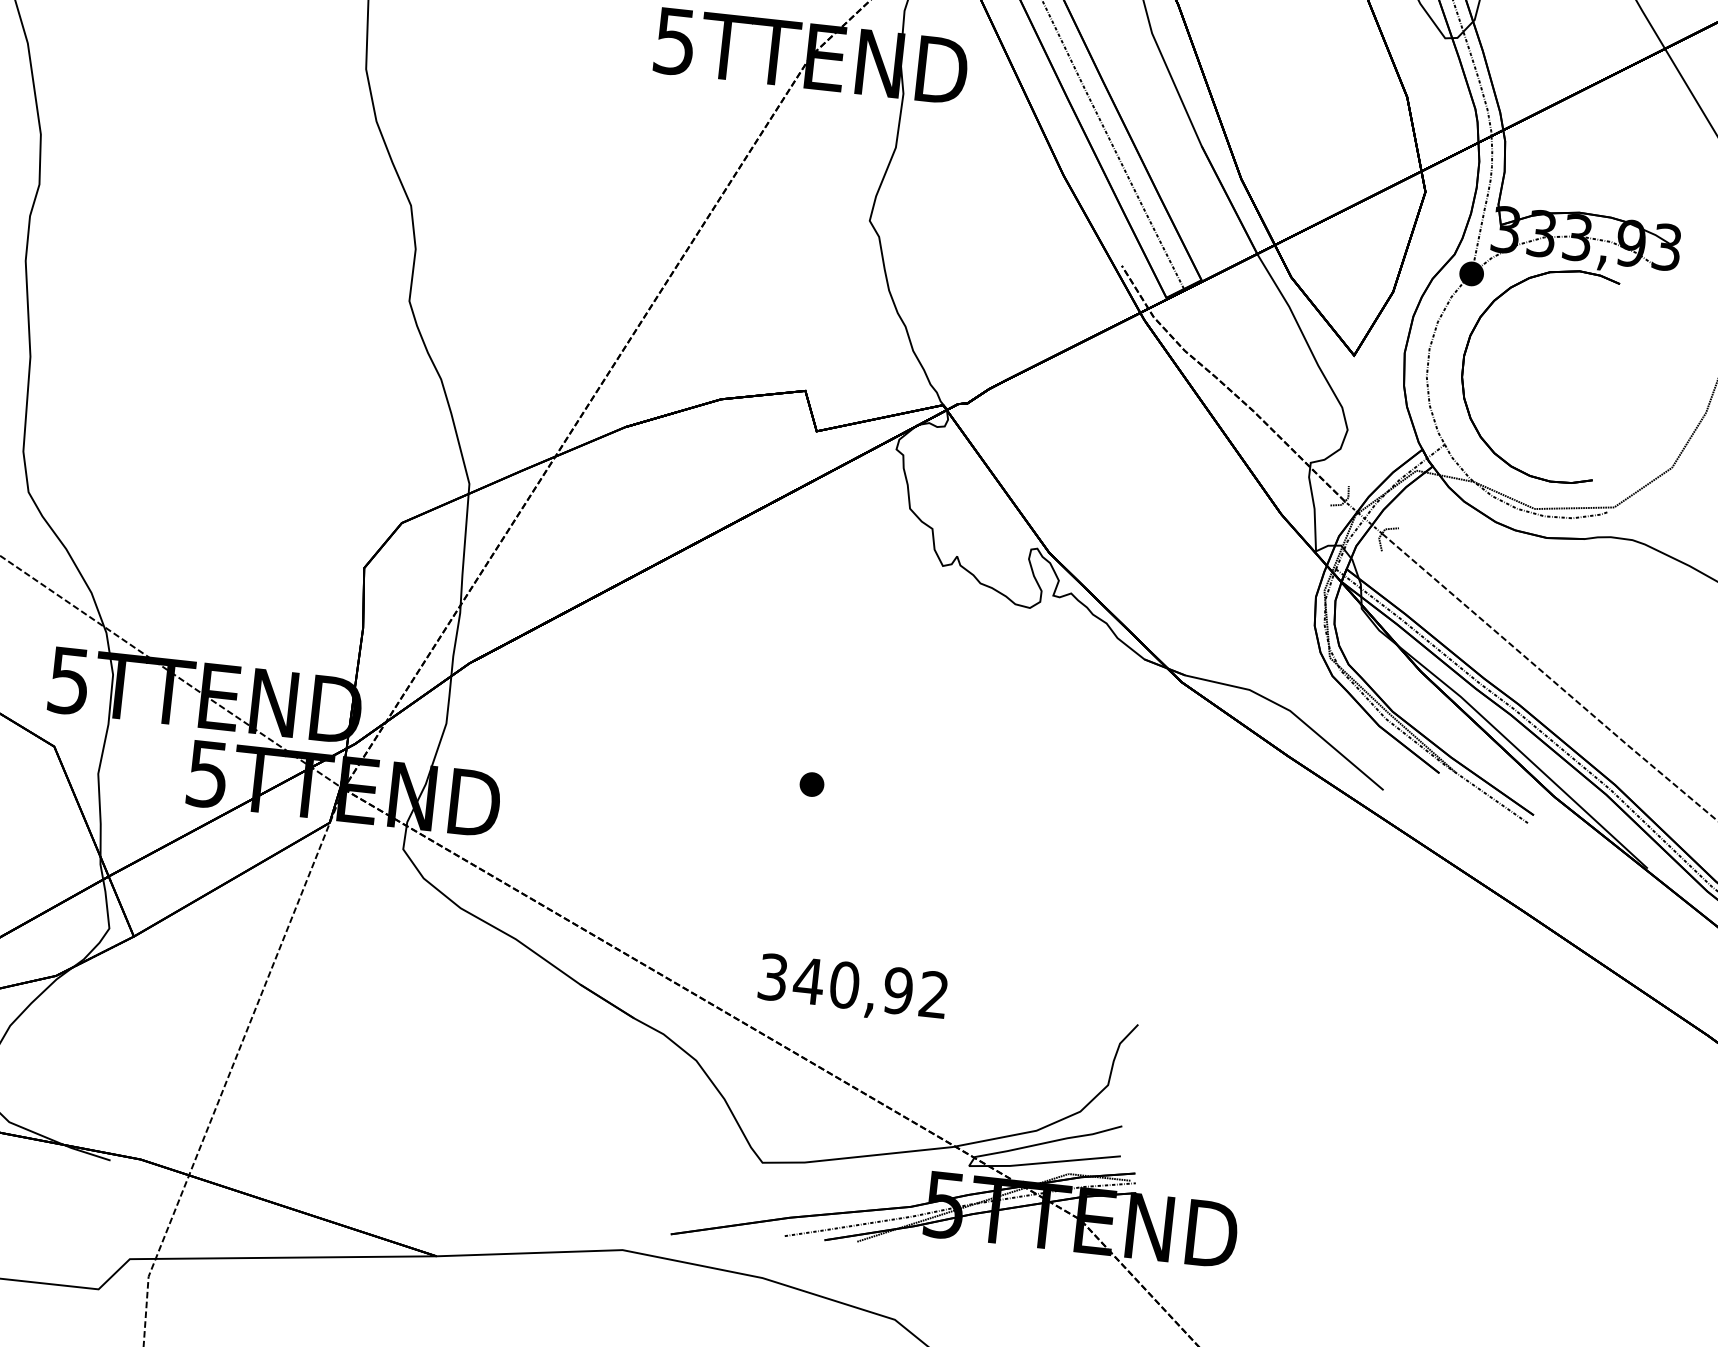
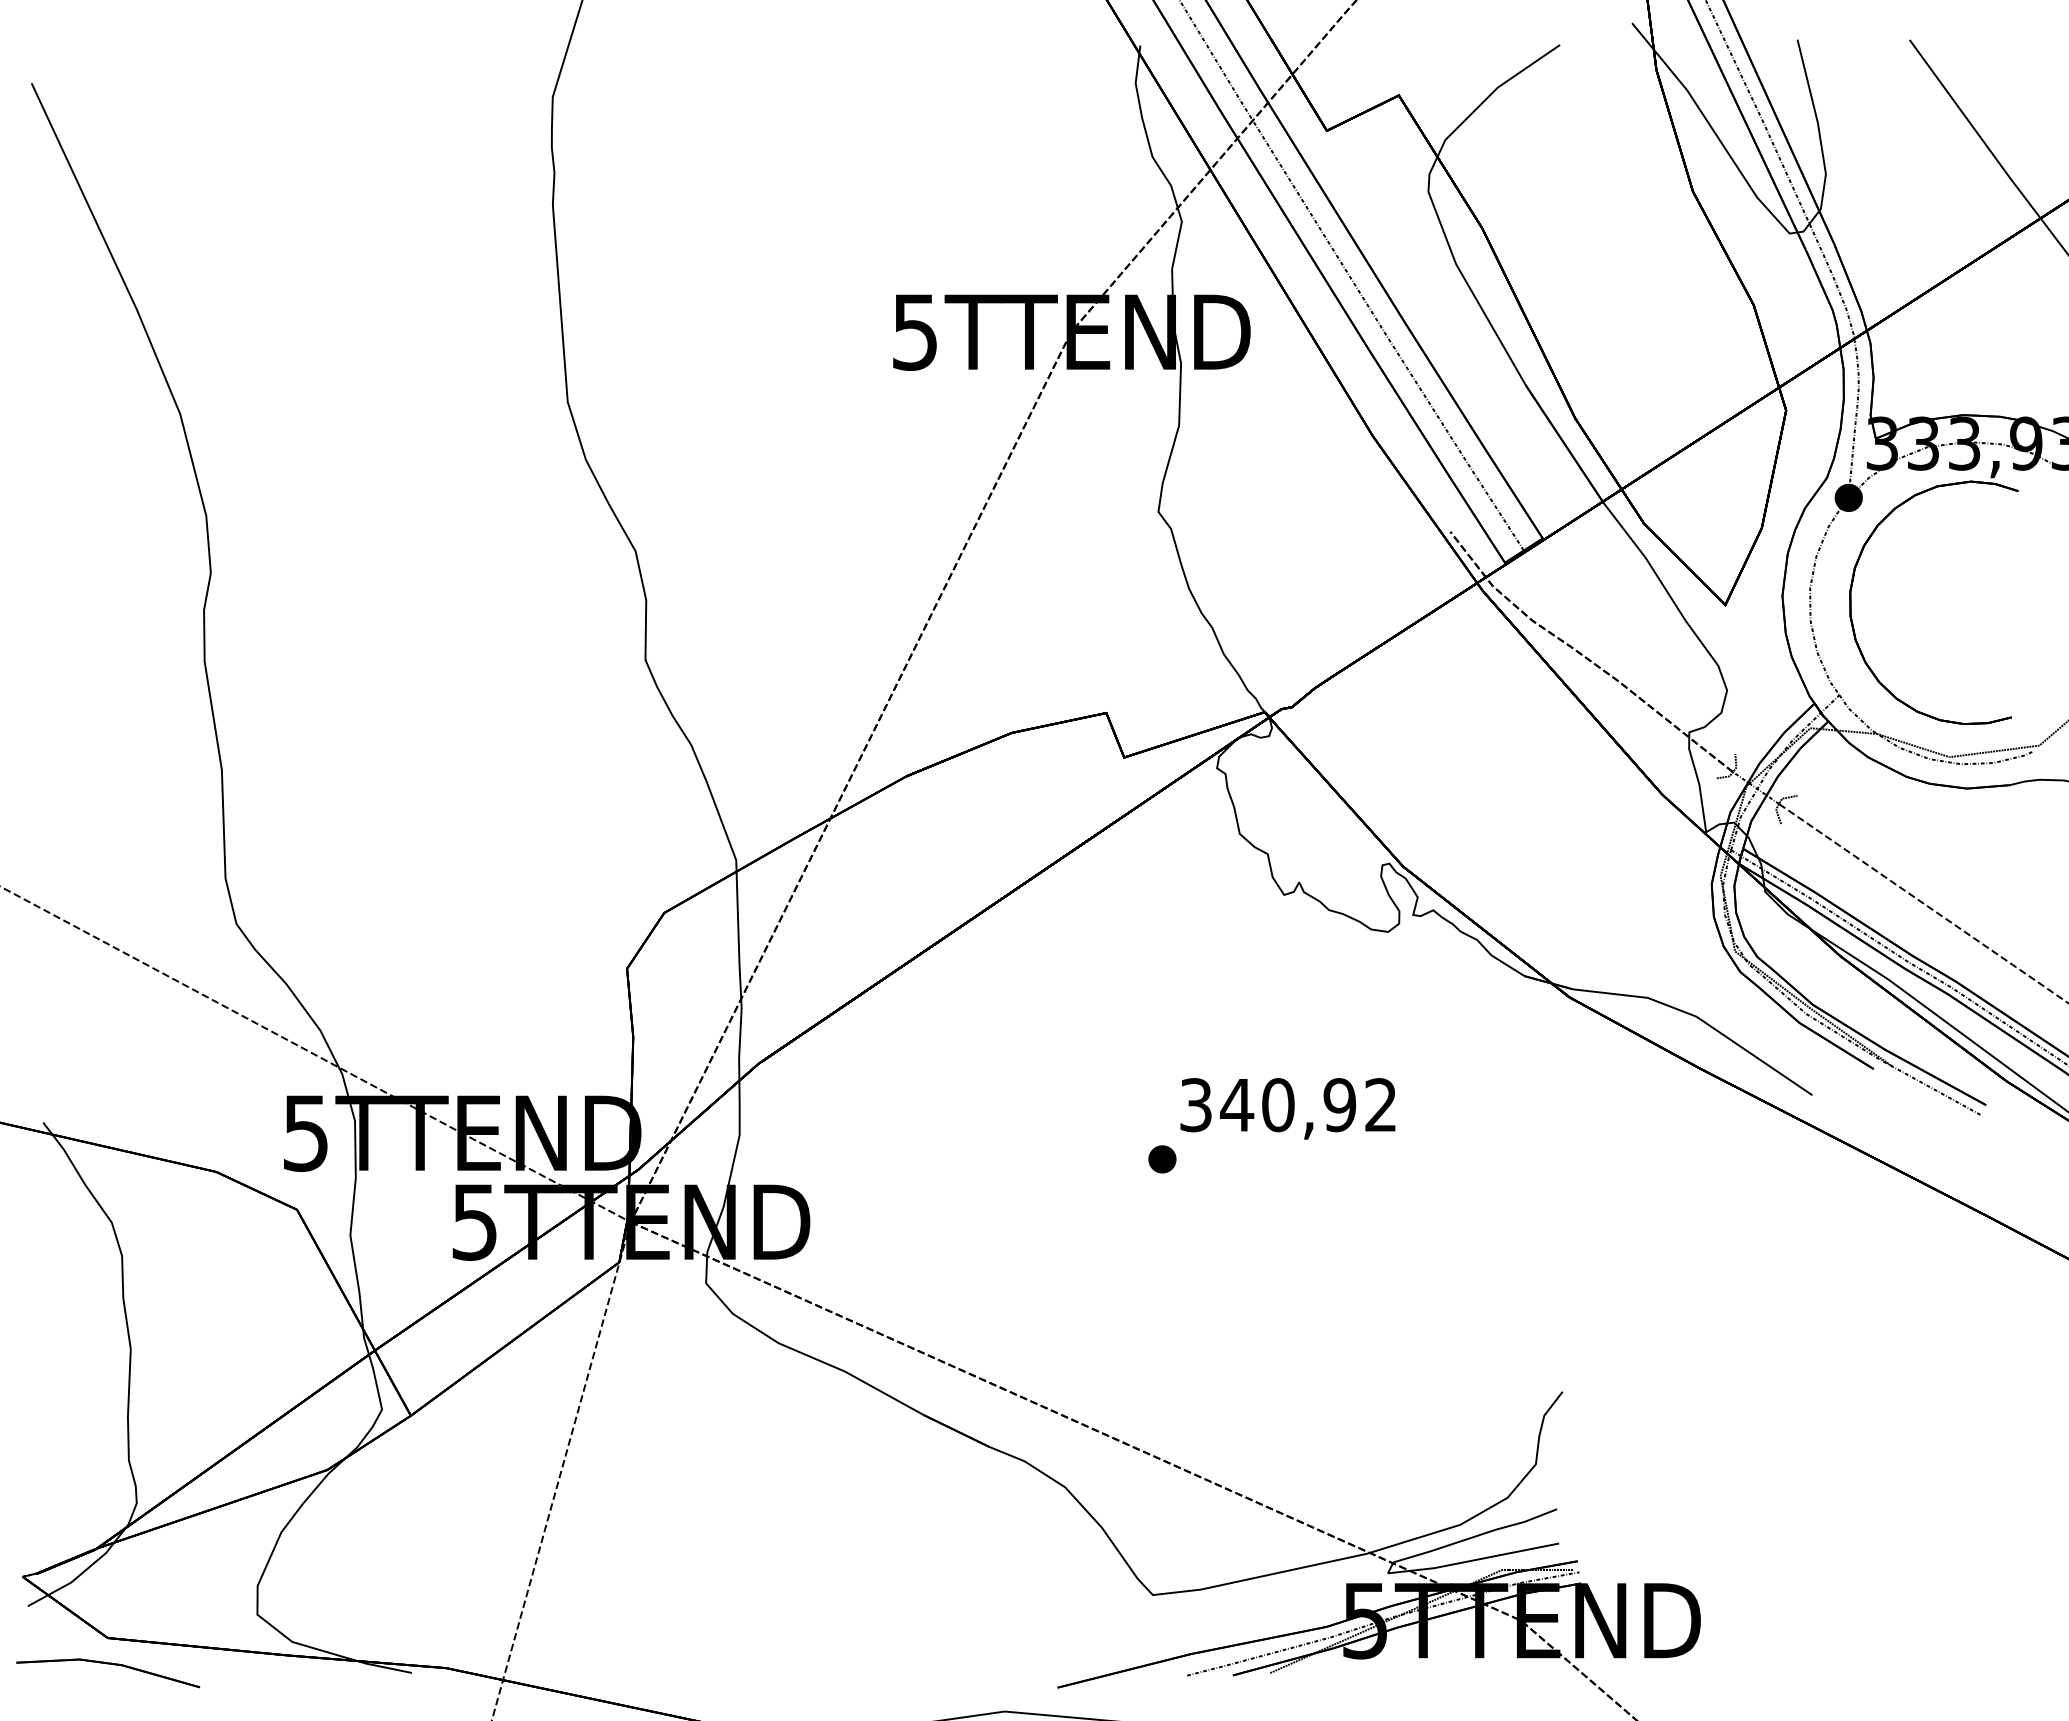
text: (852, 988) -> (1287, 1108), moved

